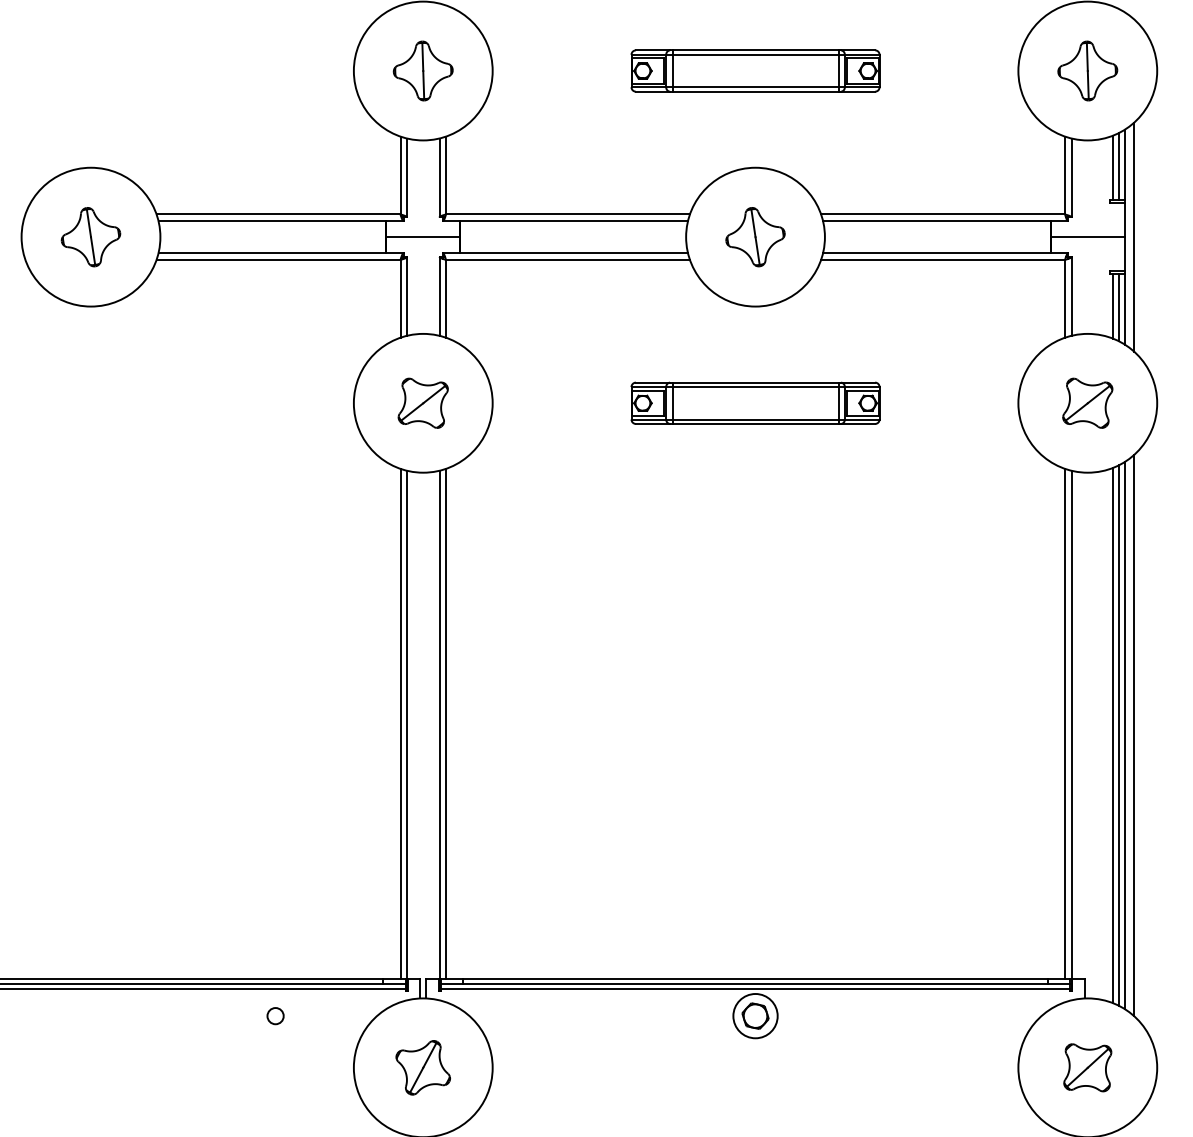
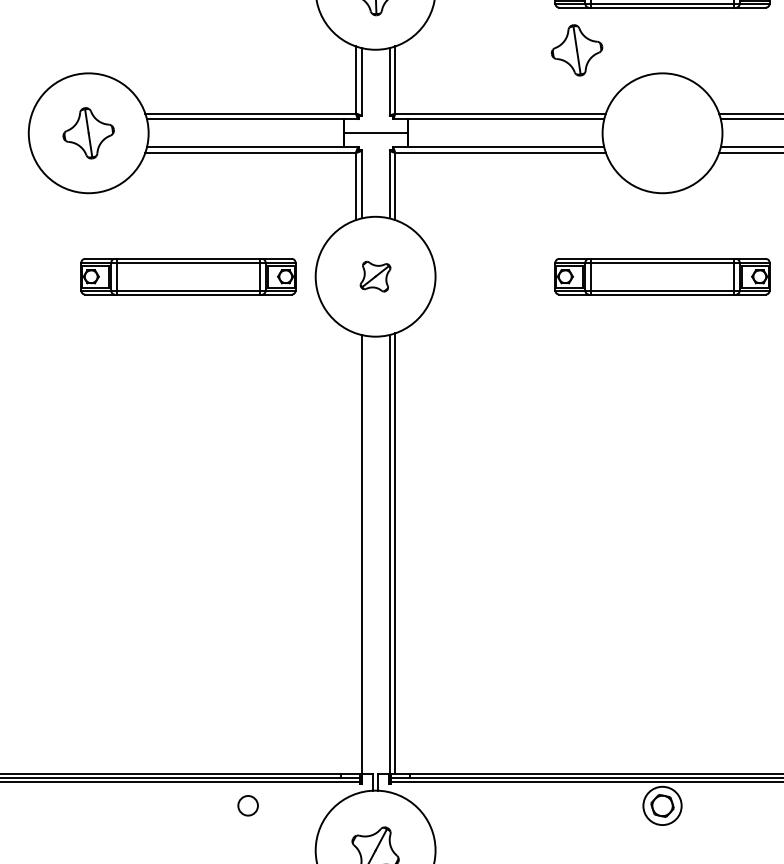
part: (755, 237) -> (577, 50), moved
part: (206, 402) -> (188, 276), added
part: (422, 402) -> (374, 276), size x0.7
line: (400, 723) -> (355, 553), removed
circle: (275, 1016) -> (248, 806), size x1.4

